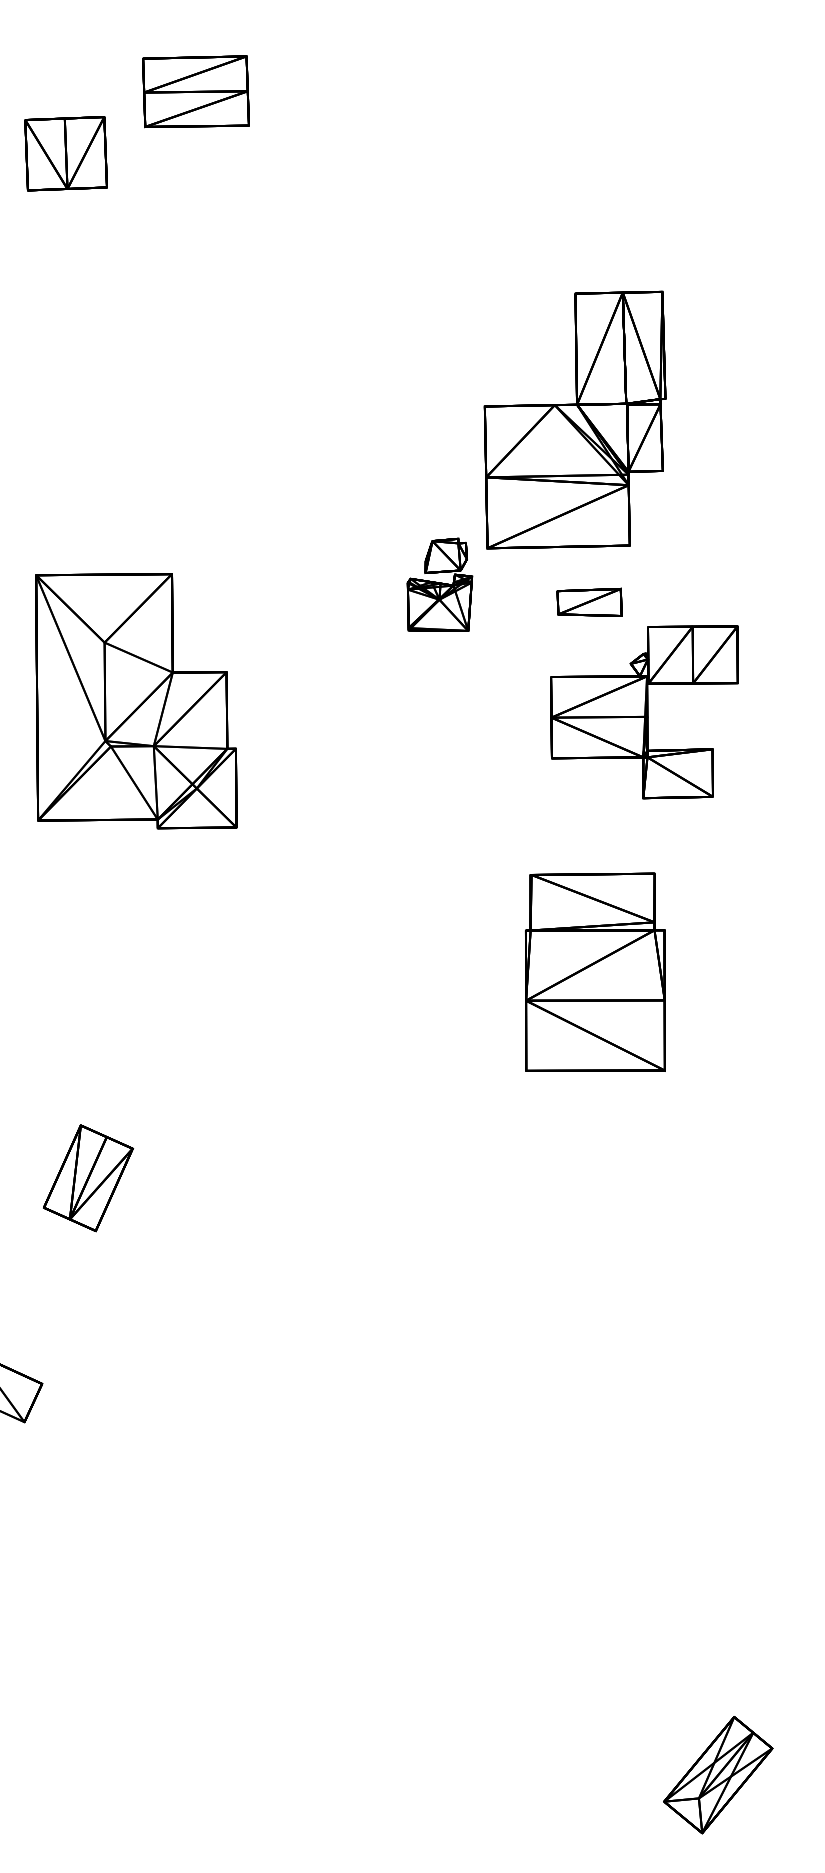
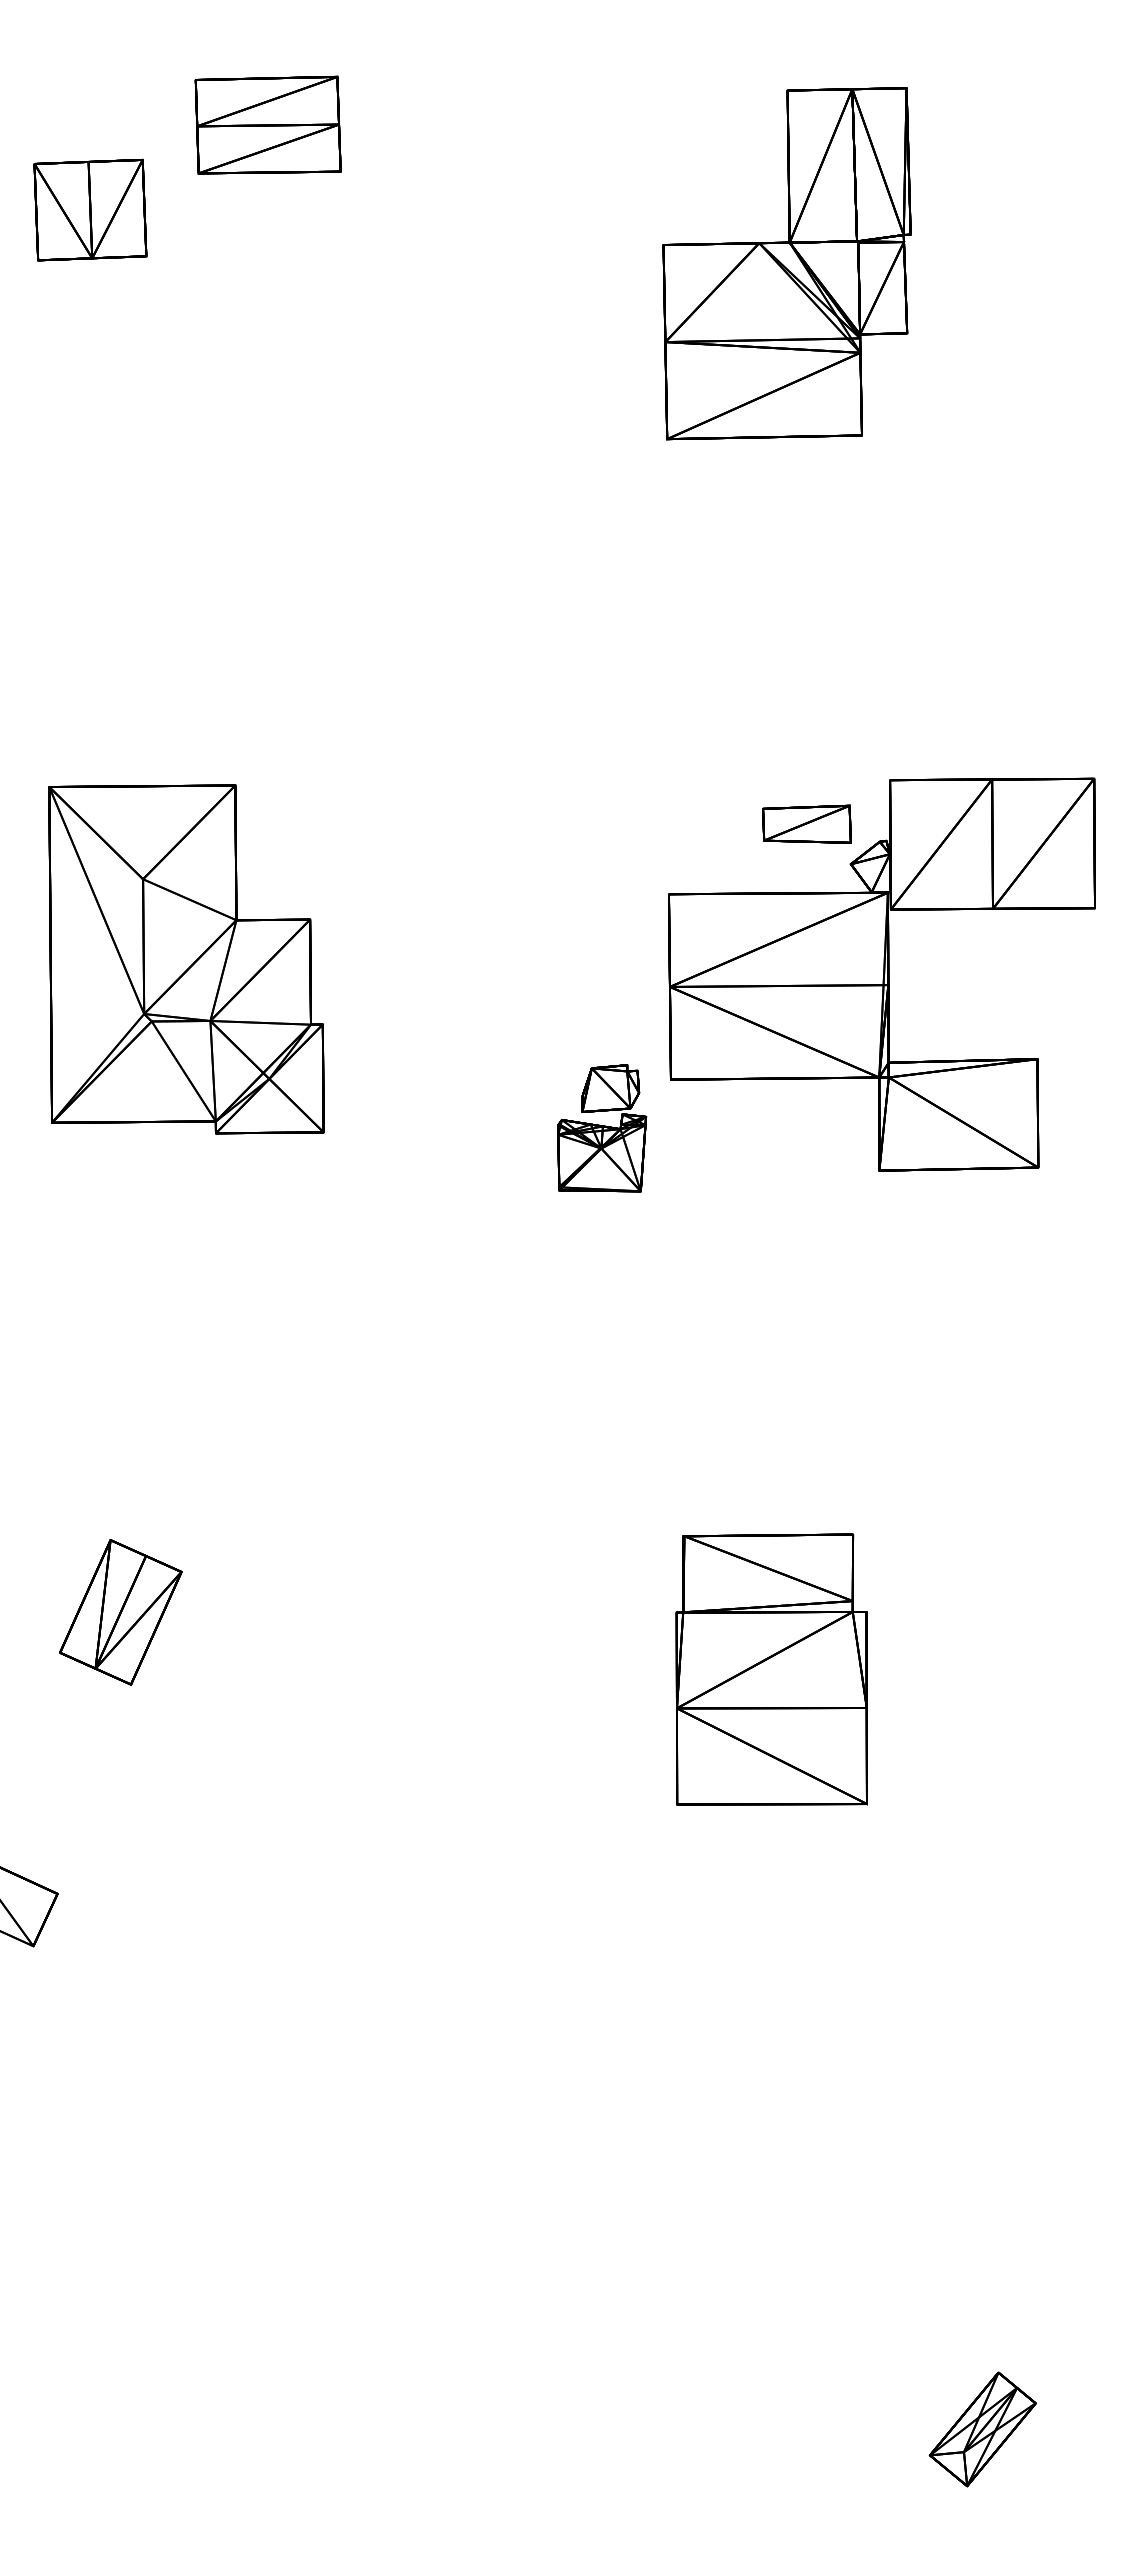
part: (574, 419) -> (786, 263), moved
part: (440, 585) -> (602, 1128), moved
part: (644, 712) -> (881, 974), size x1.67
part: (595, 972) -> (771, 1669), moved
part: (717, 1775) -> (982, 2429), size x0.71

